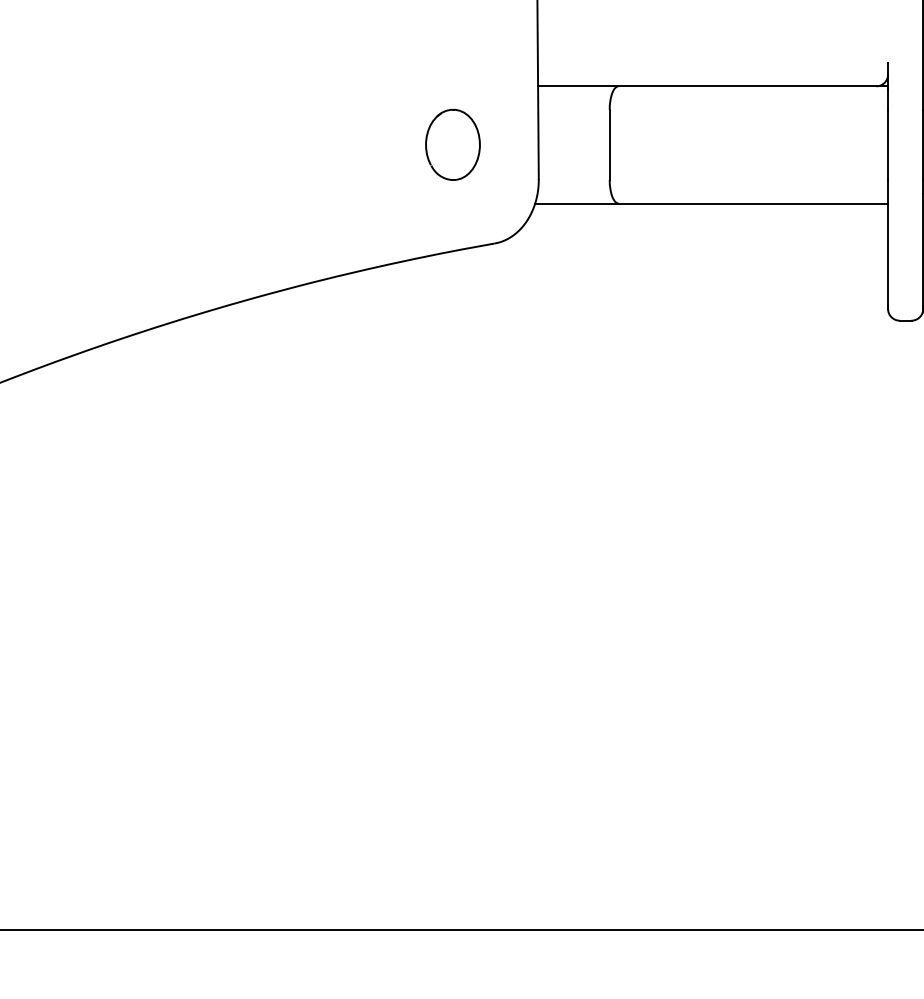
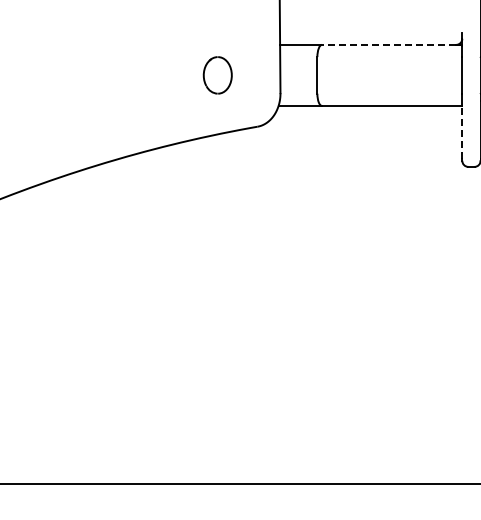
line: (744, 85) -> (387, 44), solid -> dashed
part: (452, 145) -> (217, 75), moved
line: (888, 254) -> (462, 132), solid -> dashed

